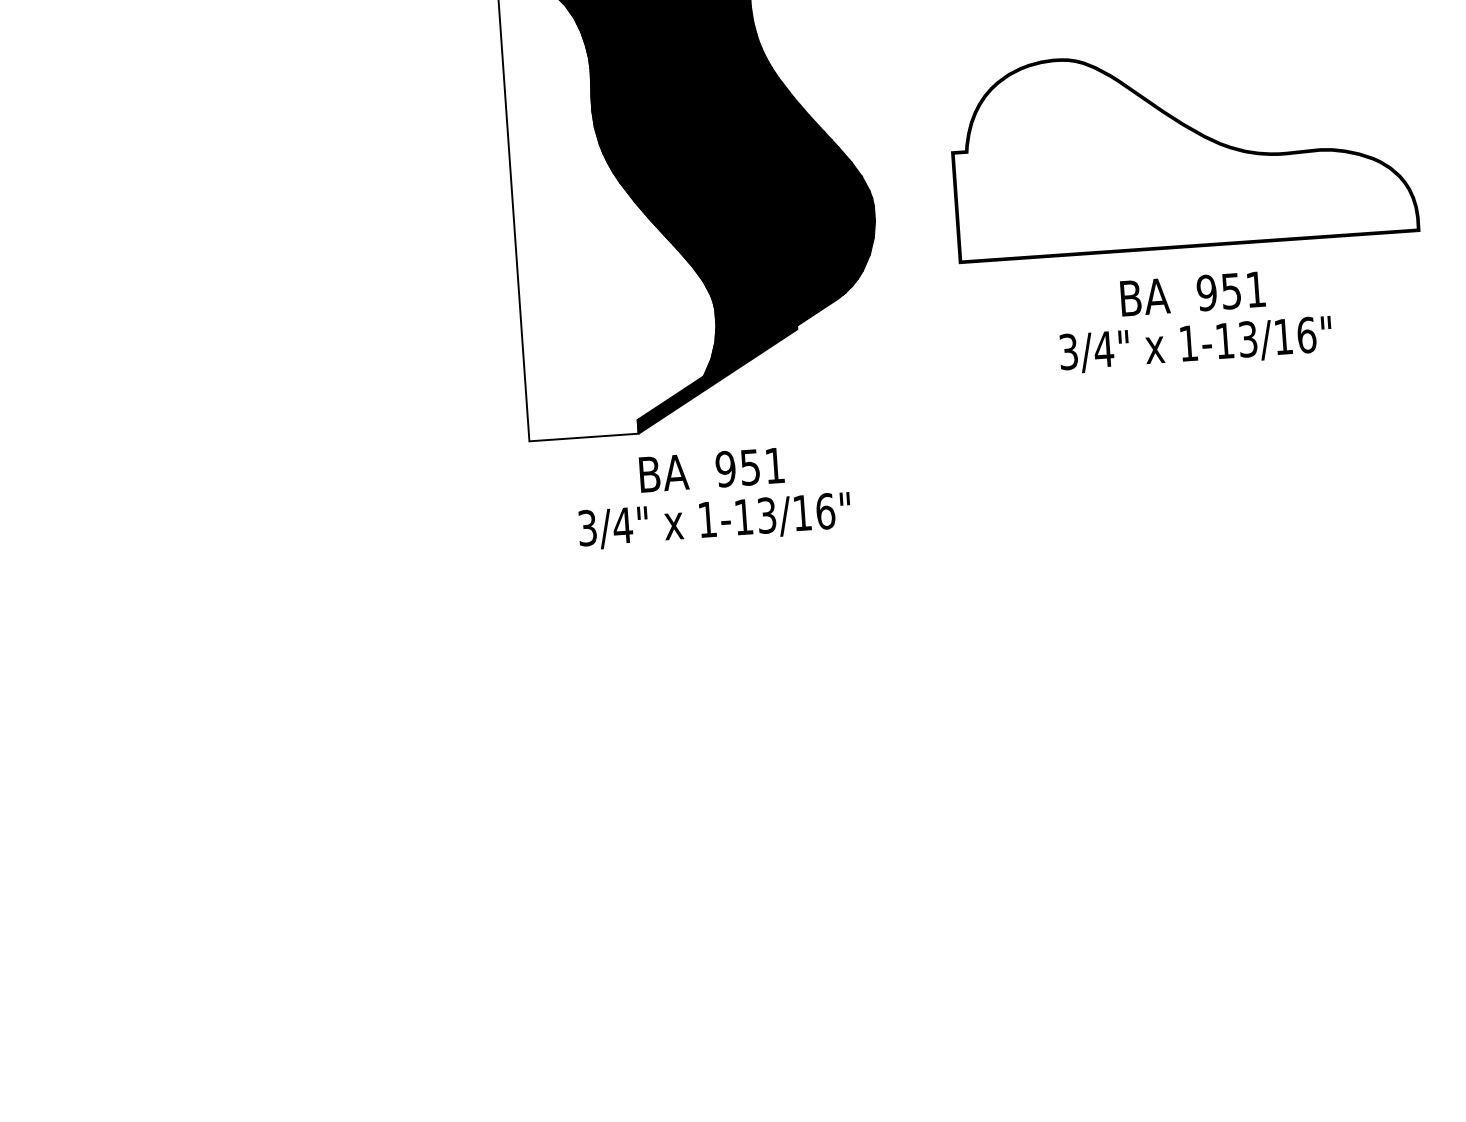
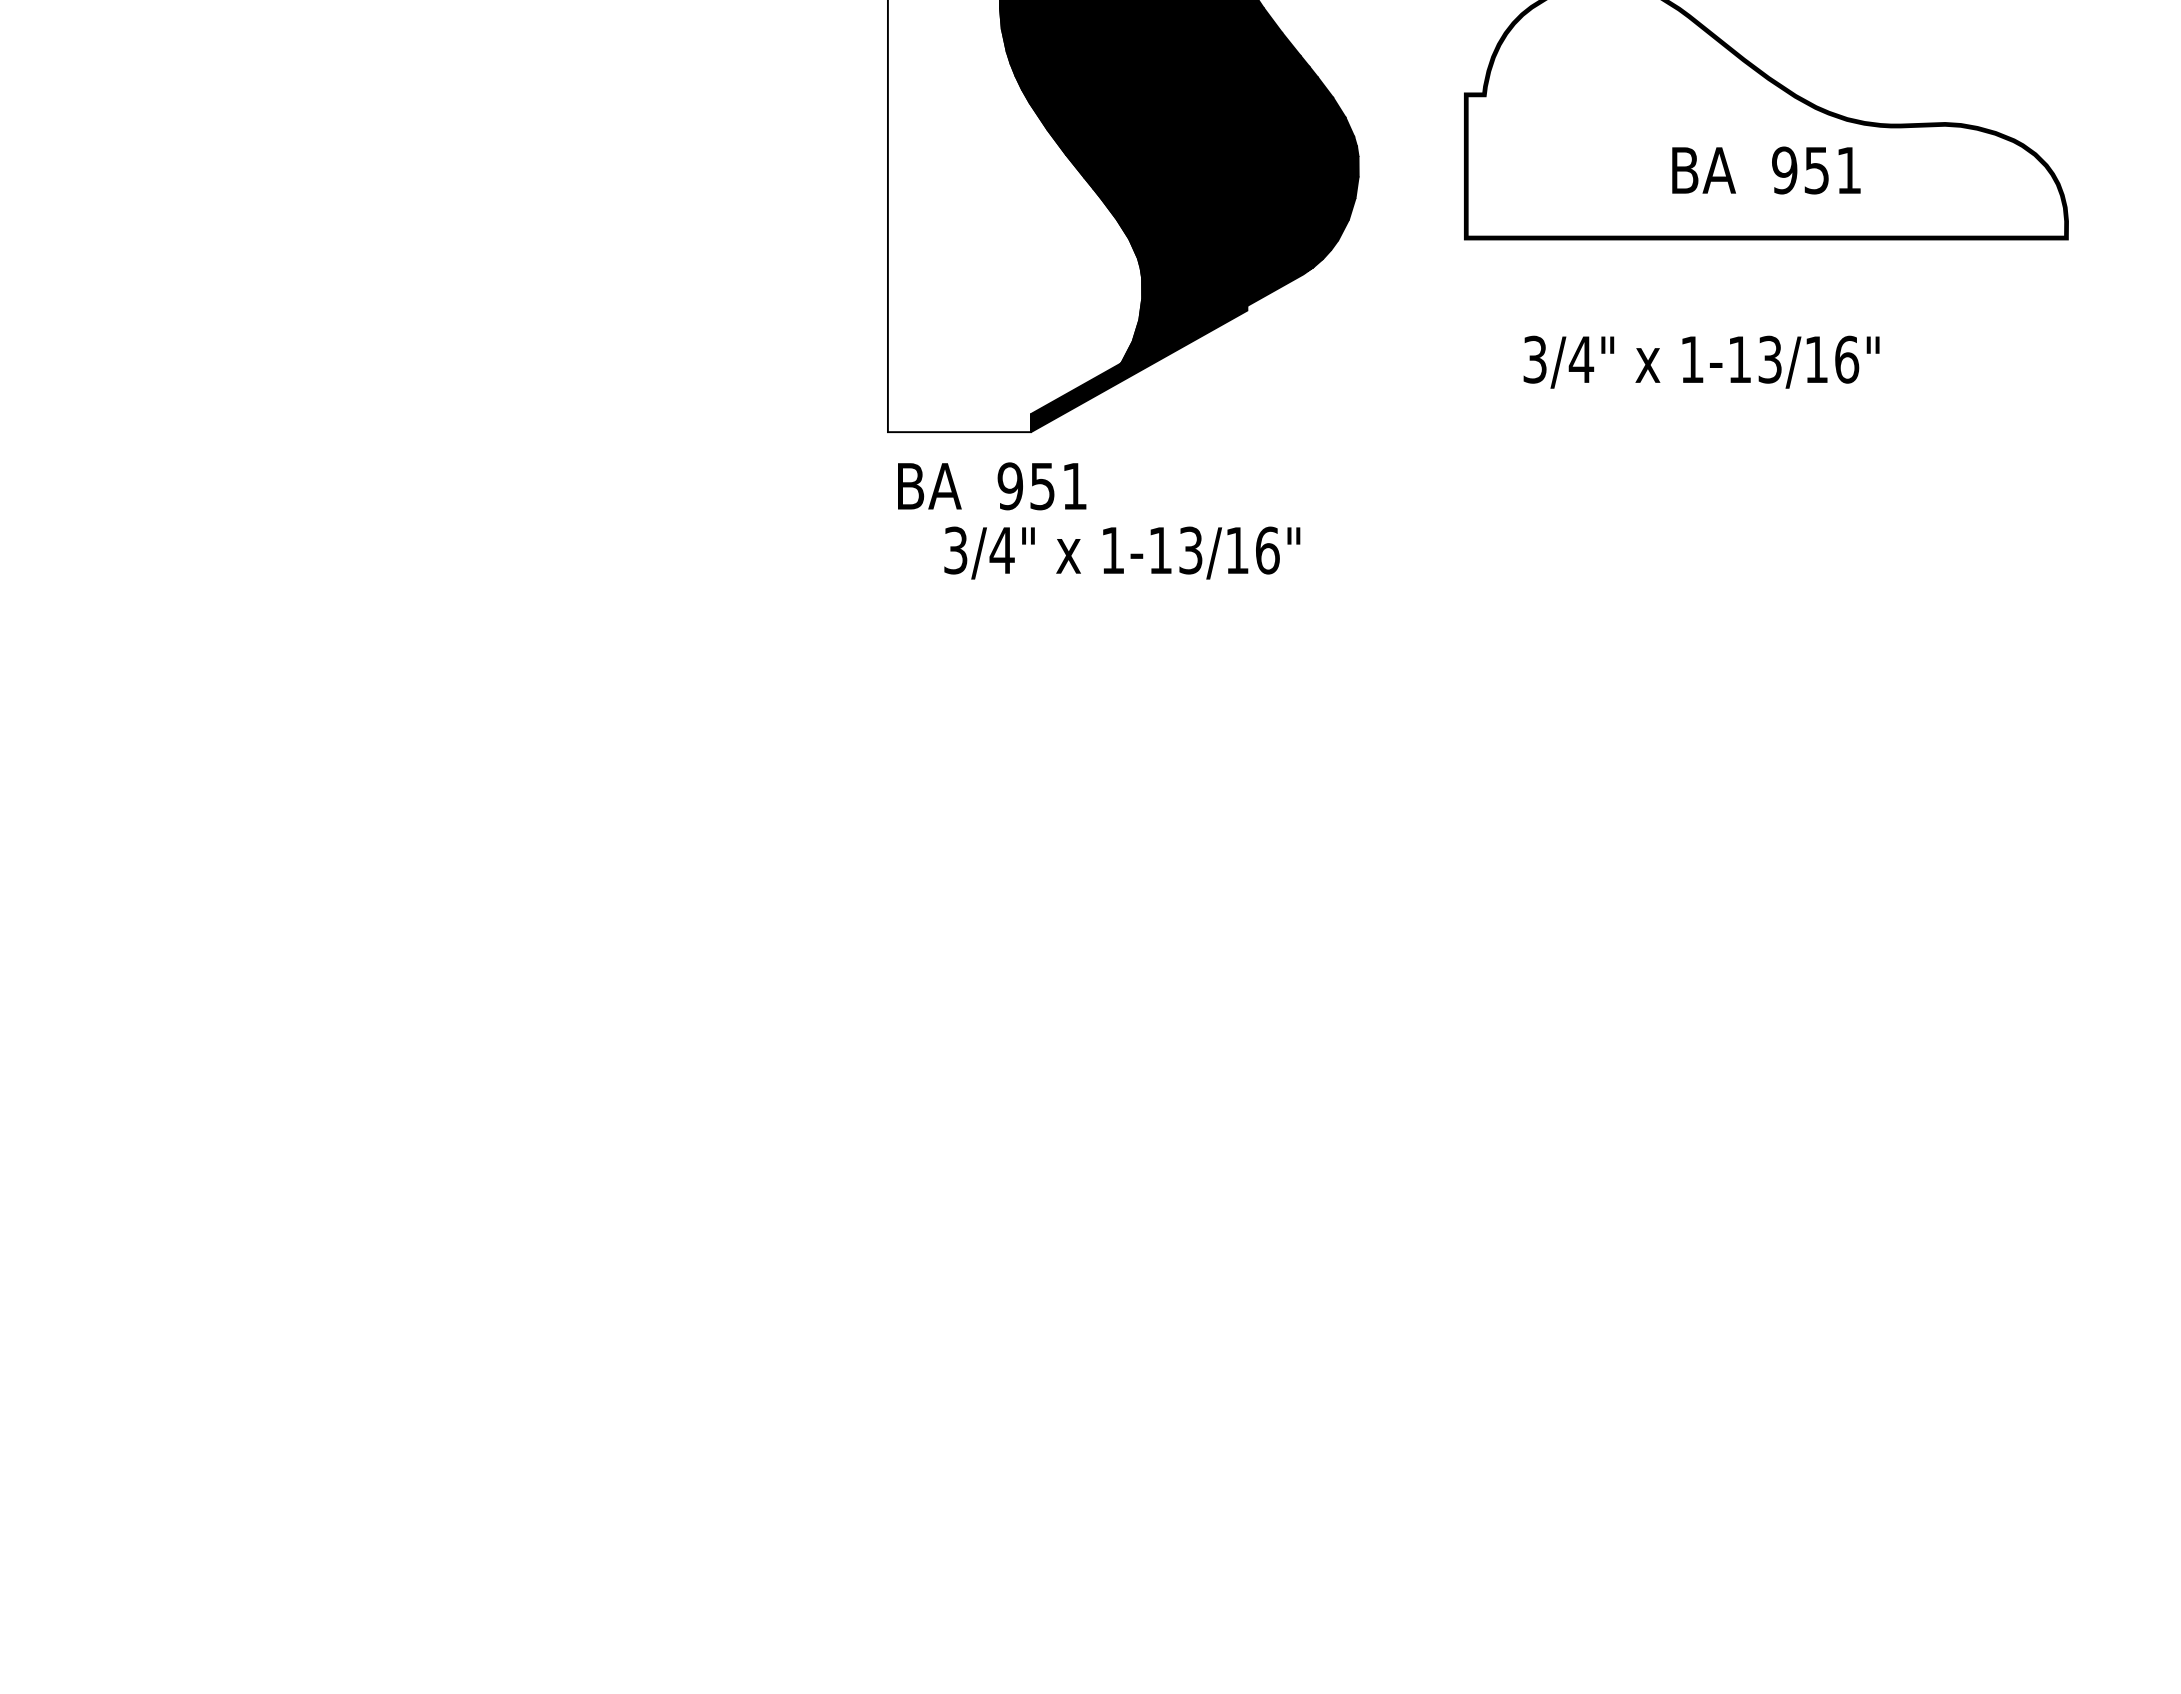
text: (1193, 293) -> (1766, 170), moved
text: (1195, 344) -> (1701, 361), moved
text: (712, 470) -> (992, 486), moved

